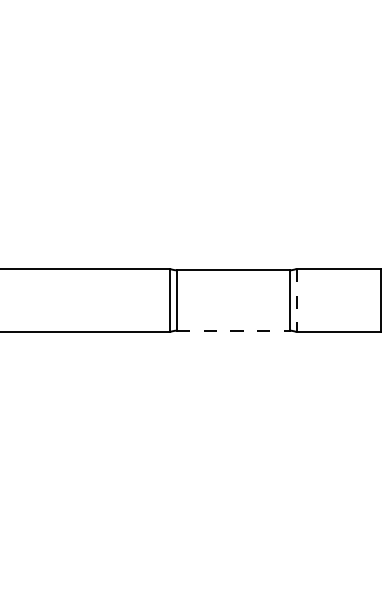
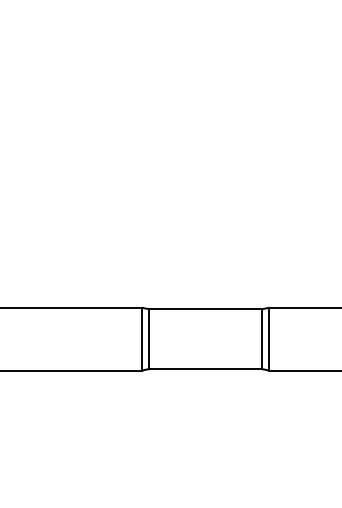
line: (296, 300) -> (268, 339), dashed -> solid
line: (233, 330) -> (205, 369), dashed -> solid

